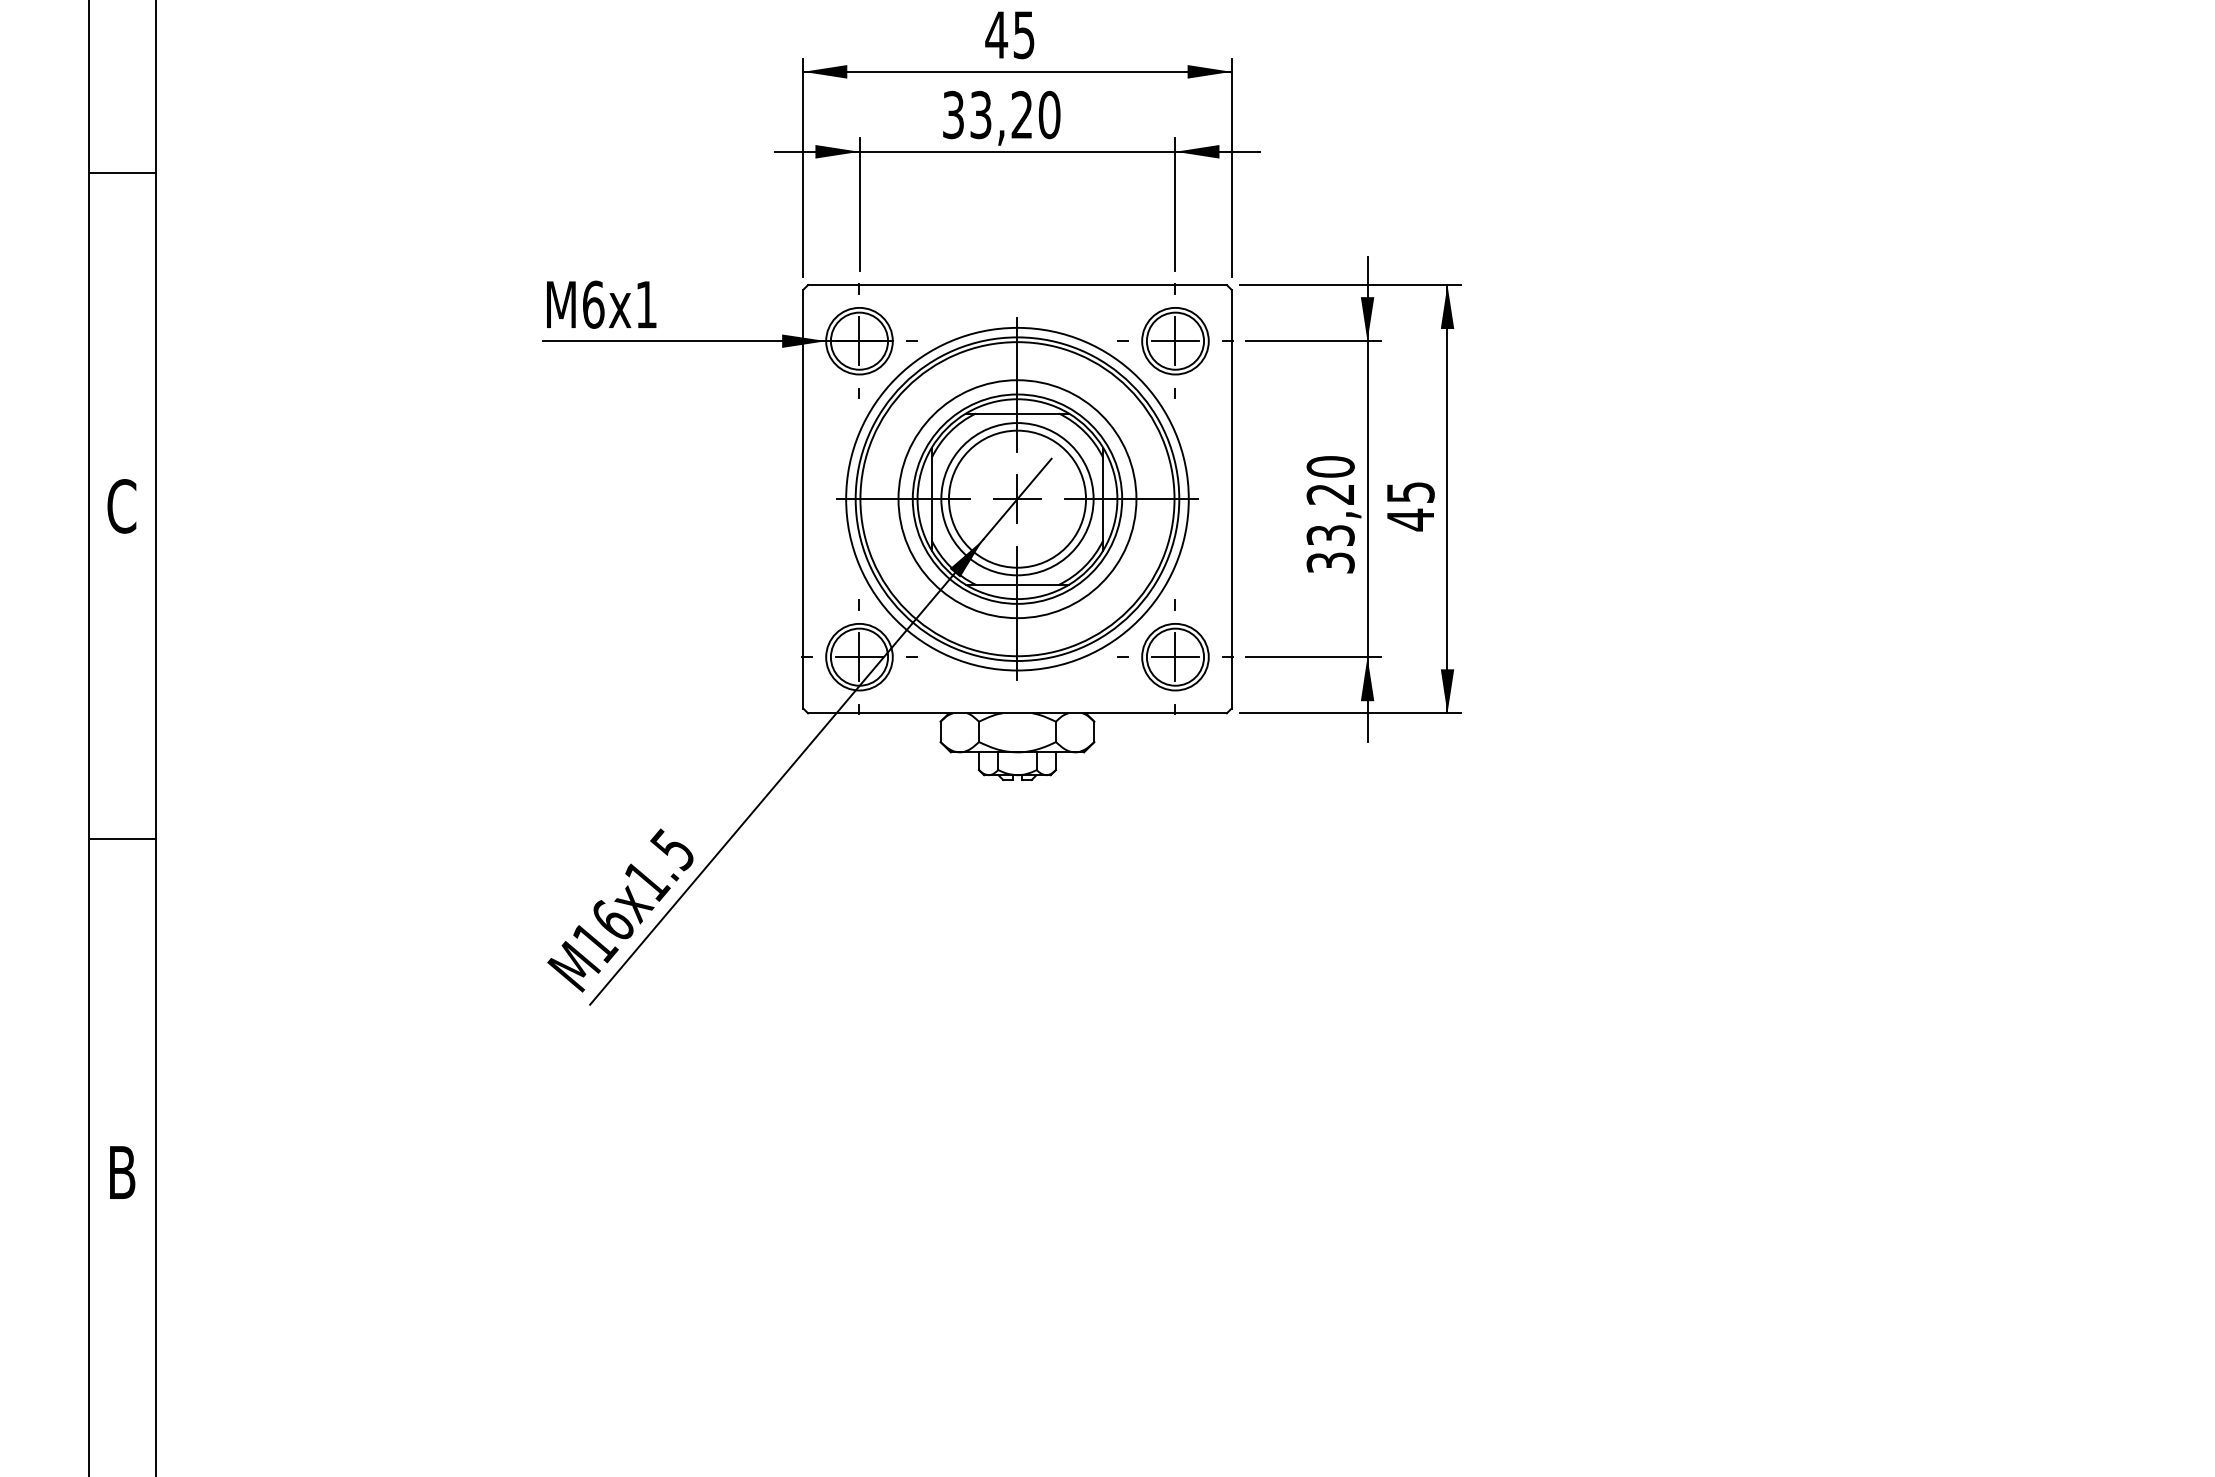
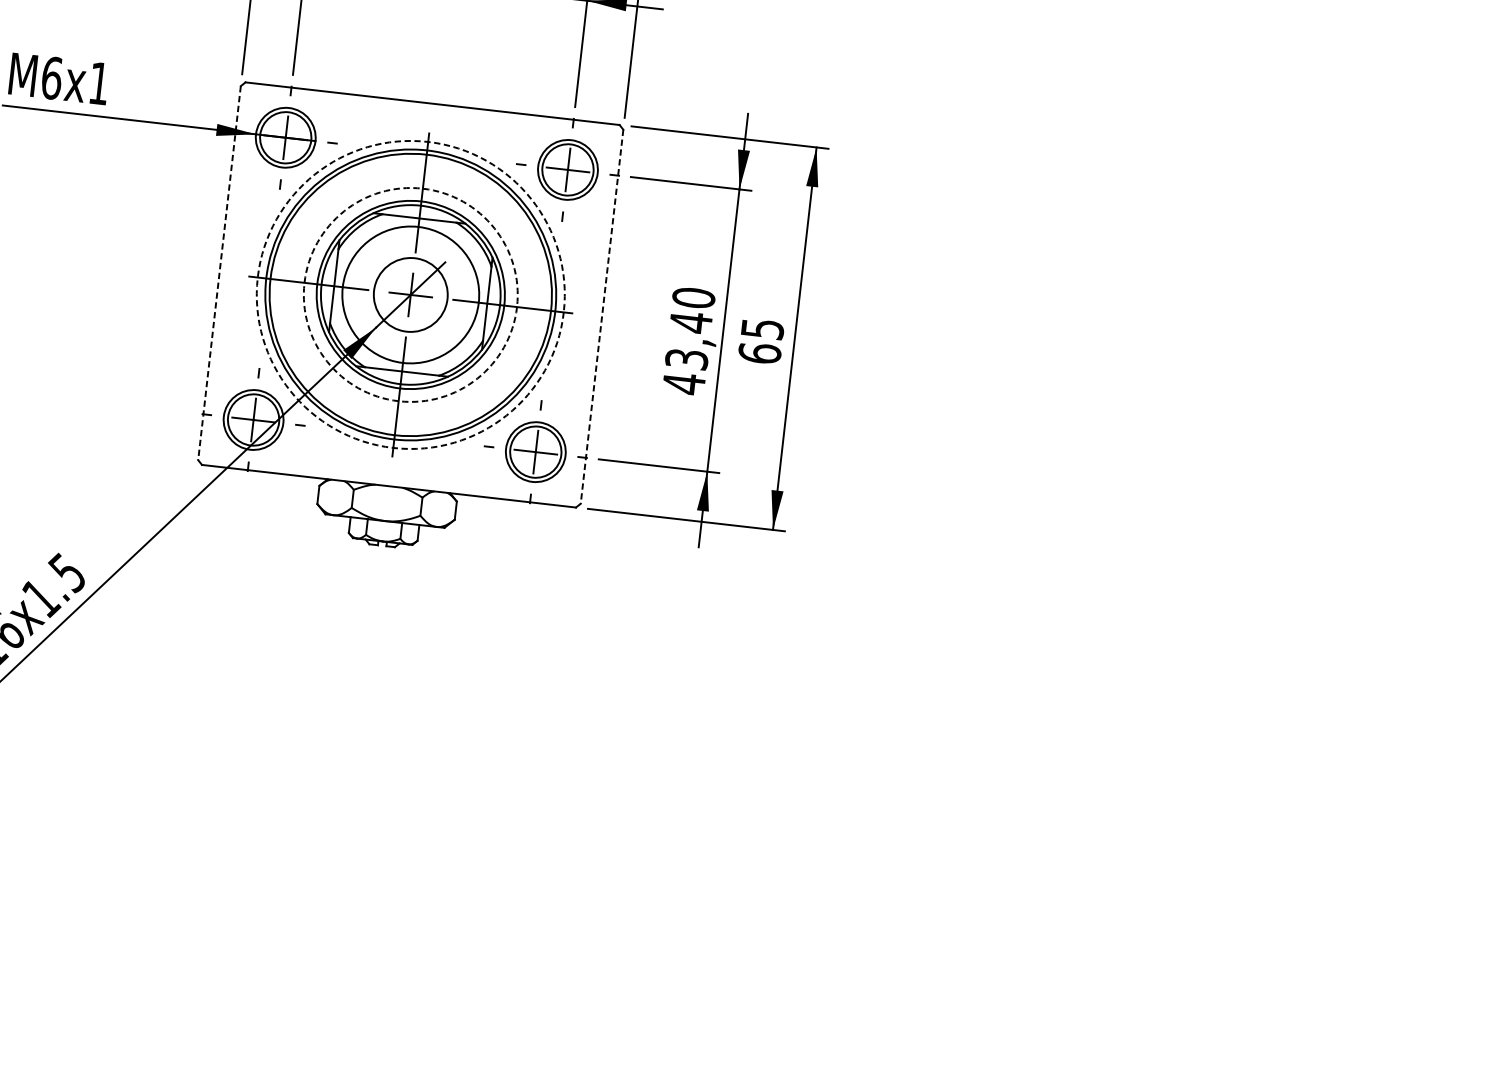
circle: (1017, 498) -> (410, 294), size x0.6
circle: (1017, 498) -> (410, 294), solid -> dashed
line: (803, 499) -> (219, 273), solid -> dashed
circle: (1017, 499) -> (410, 295), solid -> dashed
line: (1231, 499) -> (601, 317), solid -> dashed
text: (1410, 519) -> (759, 353), 45 -> 65
text: (1330, 528) -> (687, 352), 33,20 -> 43,40

